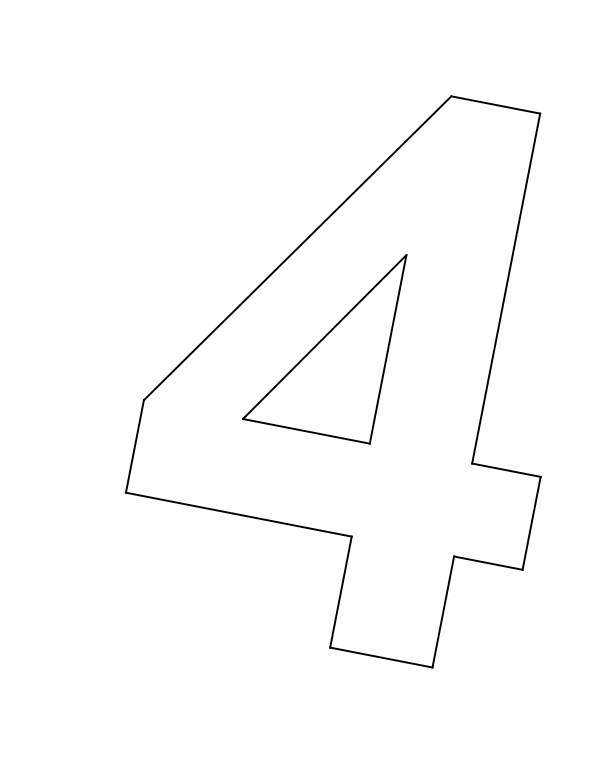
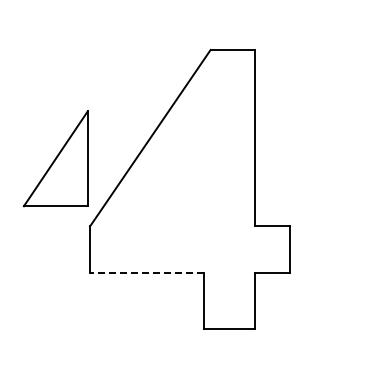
part: (324, 336) -> (55, 158), moved
line: (237, 515) -> (146, 273), solid -> dashed

